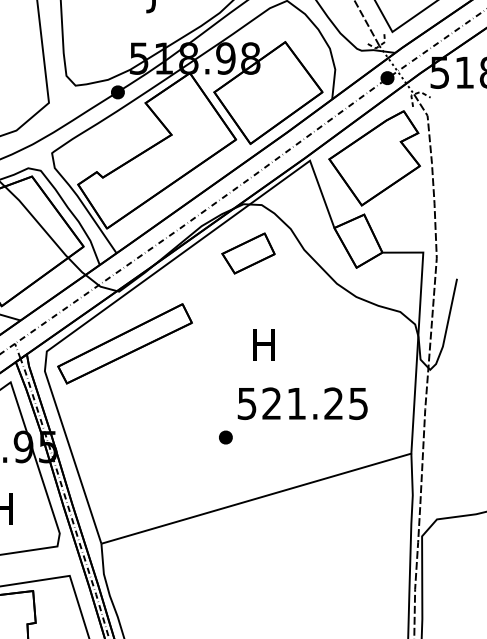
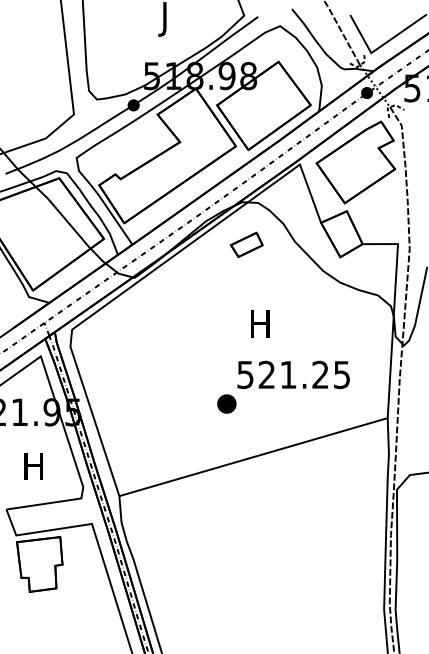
part: (248, 253) -> (246, 244), size x0.7
part: (124, 343) -> (139, 322), removed
part: (226, 437) -> (227, 404), size x1.6

